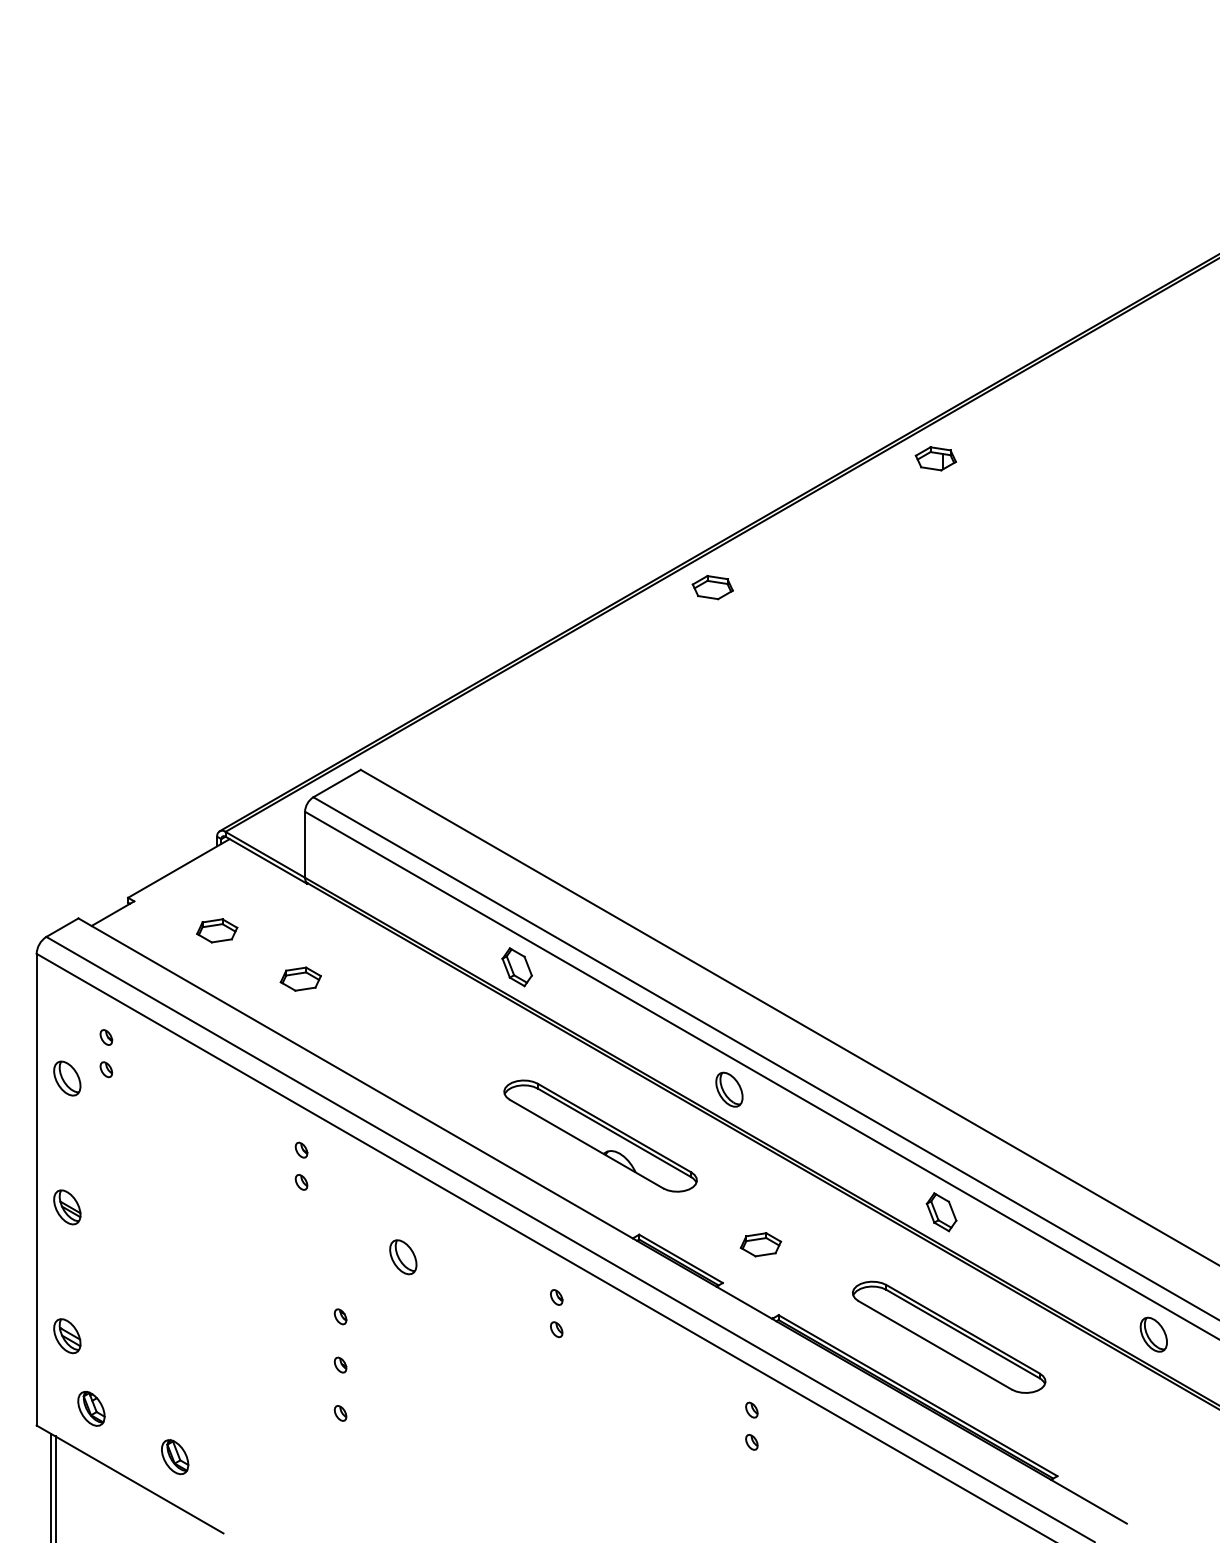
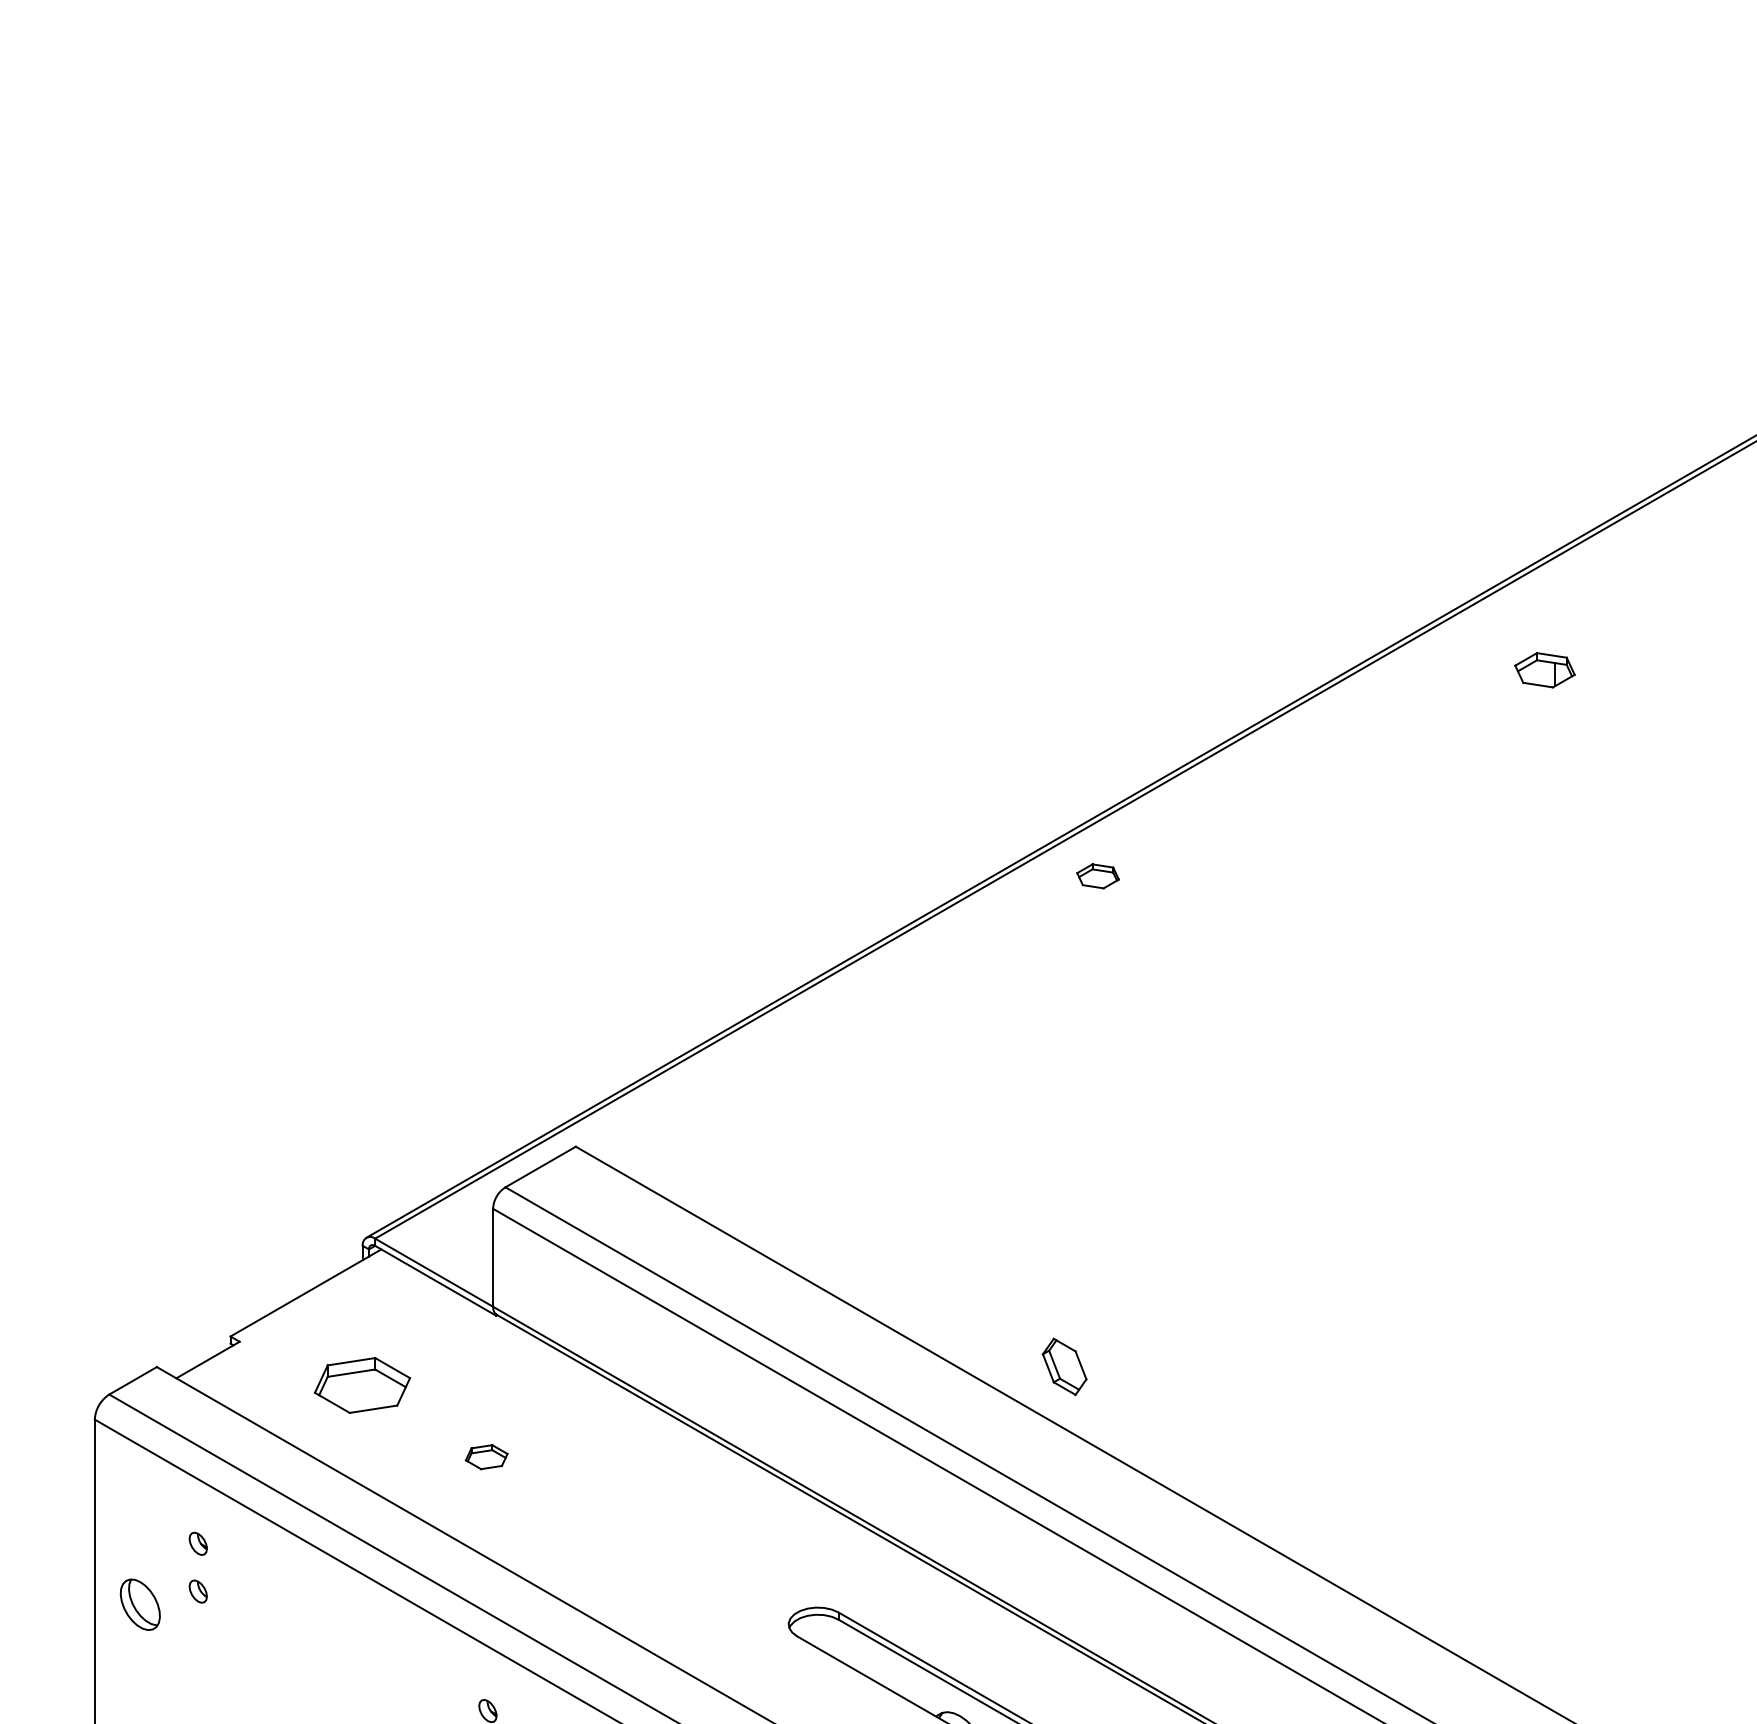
part: (935, 458) -> (1544, 669), moved
part: (712, 587) -> (1097, 876), size x0.7
part: (217, 930) -> (363, 1385), size x1.6
part: (516, 967) -> (1063, 1367), moved
part: (300, 978) -> (486, 1456), size x0.7
part: (729, 1089) -> (1122, 1620), removed

